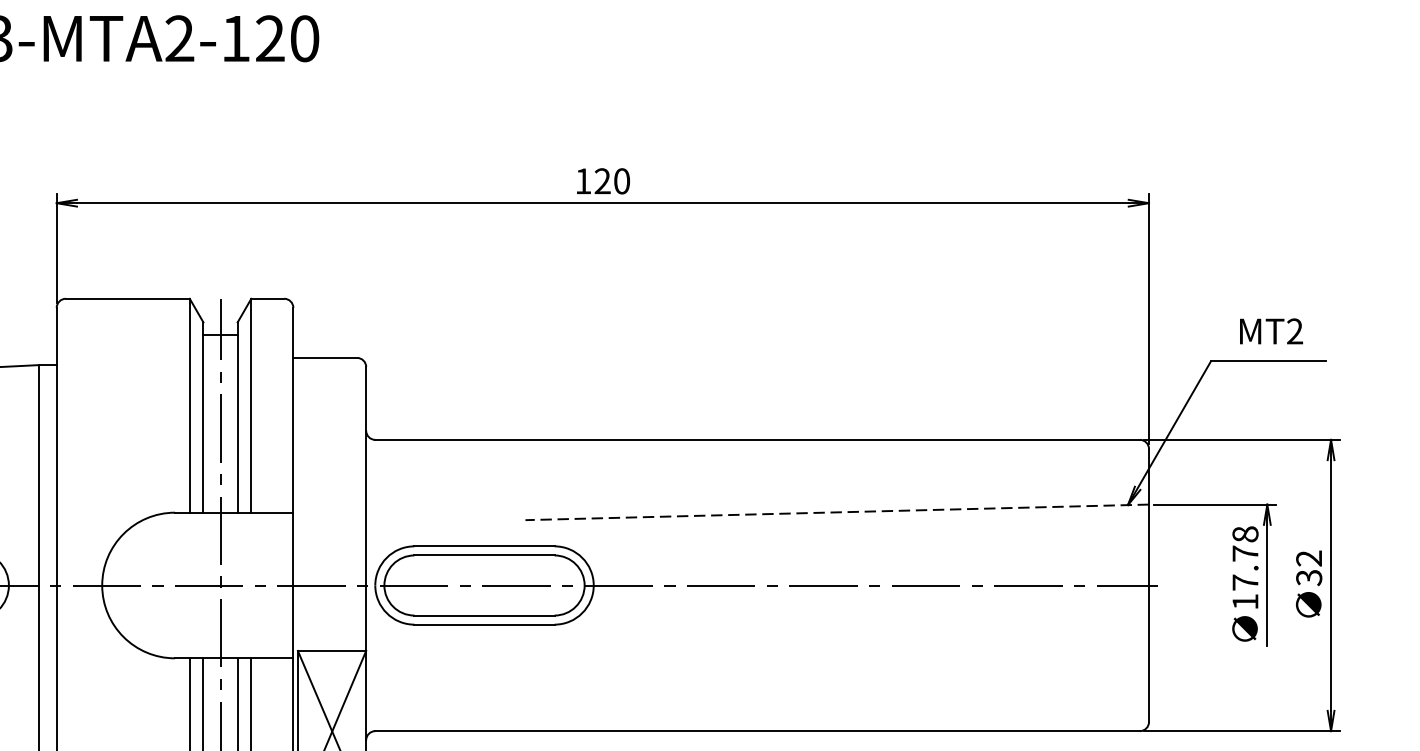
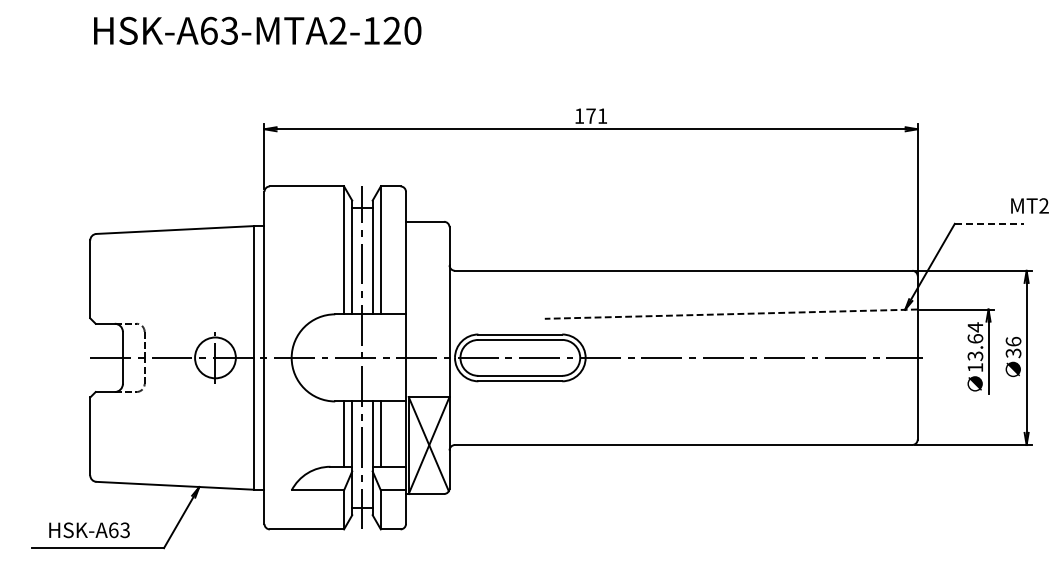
text: (611, 180) -> (596, 115), 120 -> 171
text: (1270, 330) -> (1029, 205), moved
line: (1268, 360) -> (989, 223), solid -> dashed
text: (1245, 558) -> (975, 341), 17.78 -> 13.64
text: (1309, 558) -> (1013, 341), 32 -> 36

